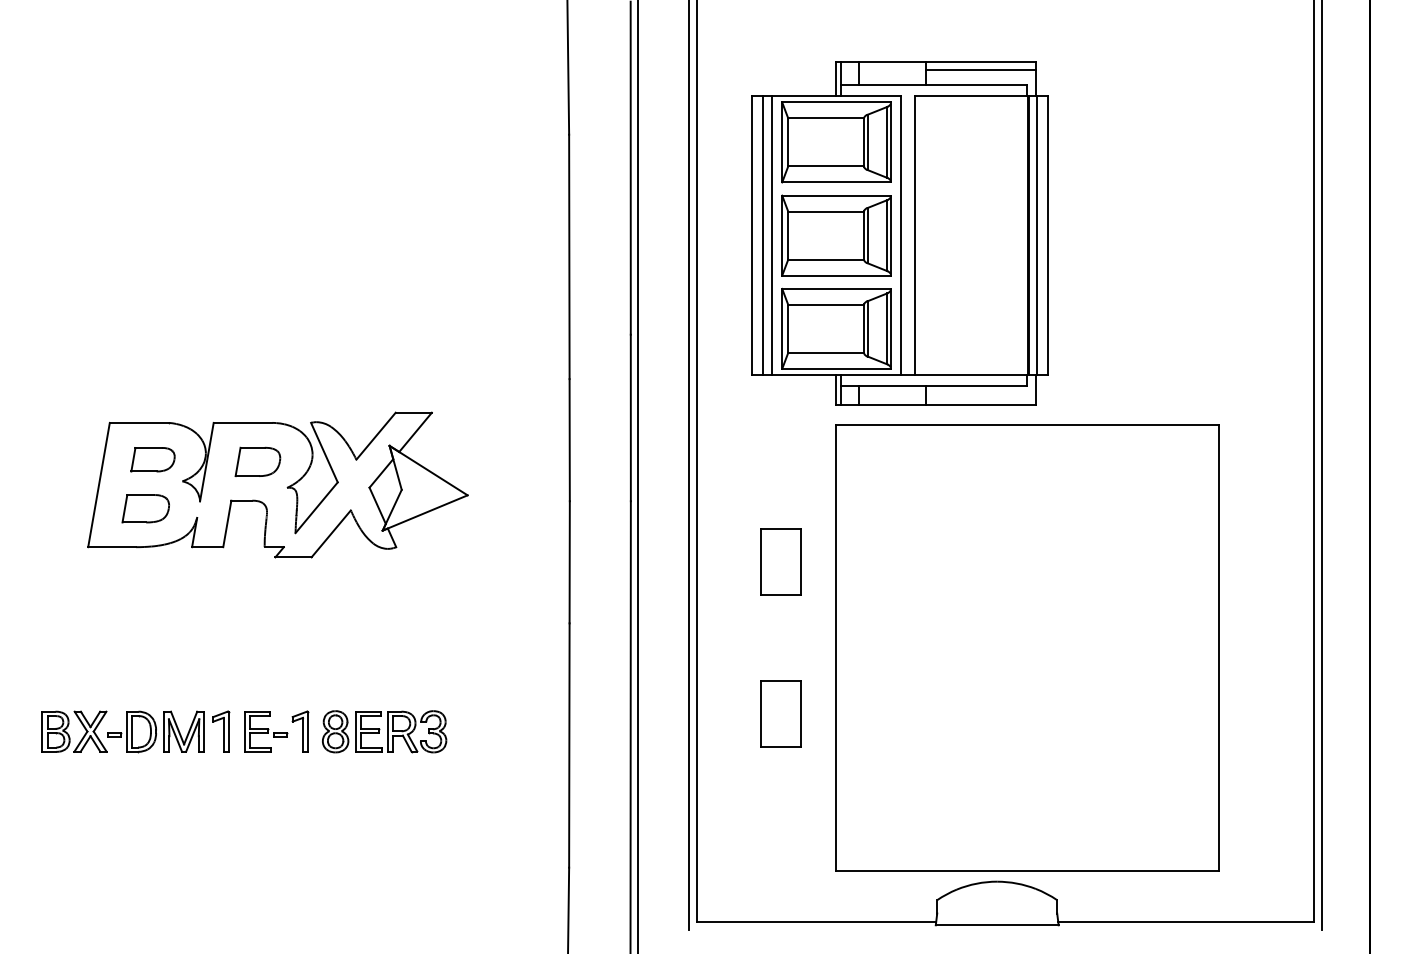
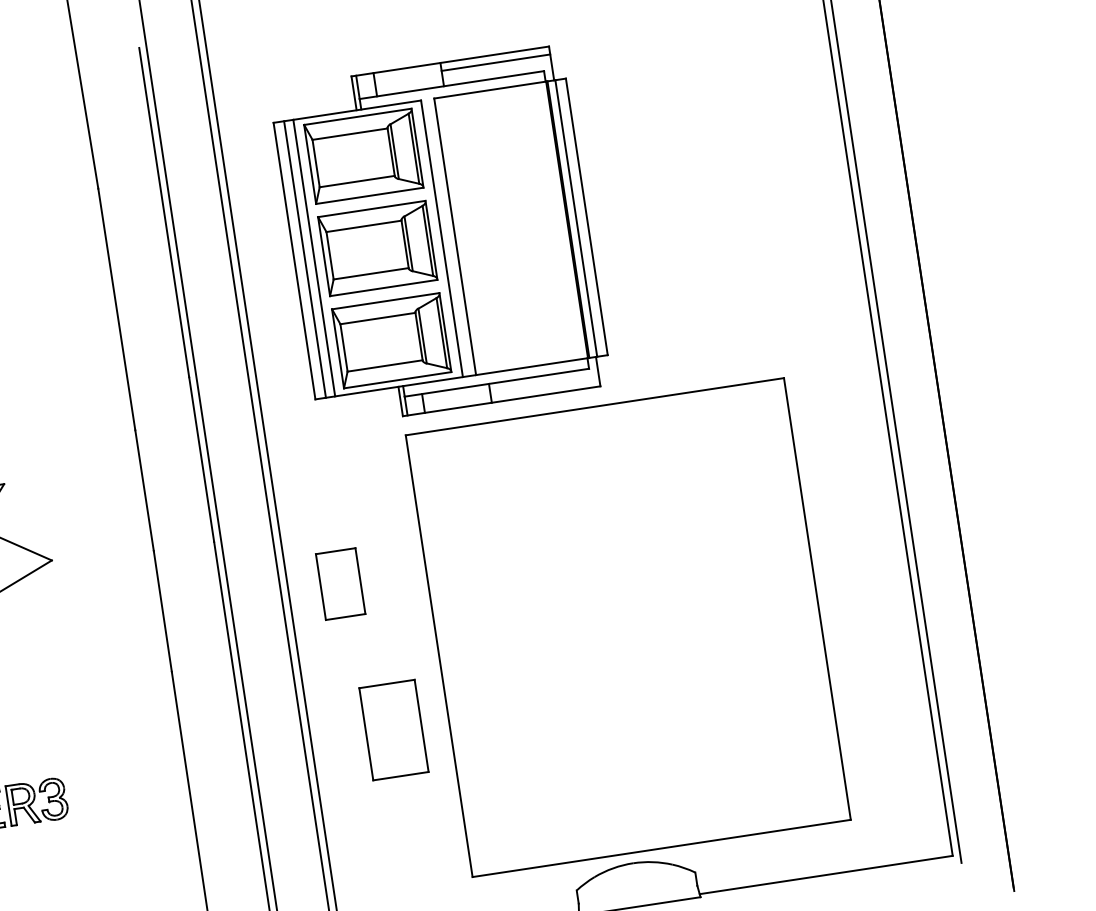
part: (780, 561) -> (340, 583), moved
part: (780, 713) -> (393, 729), size x1.4

